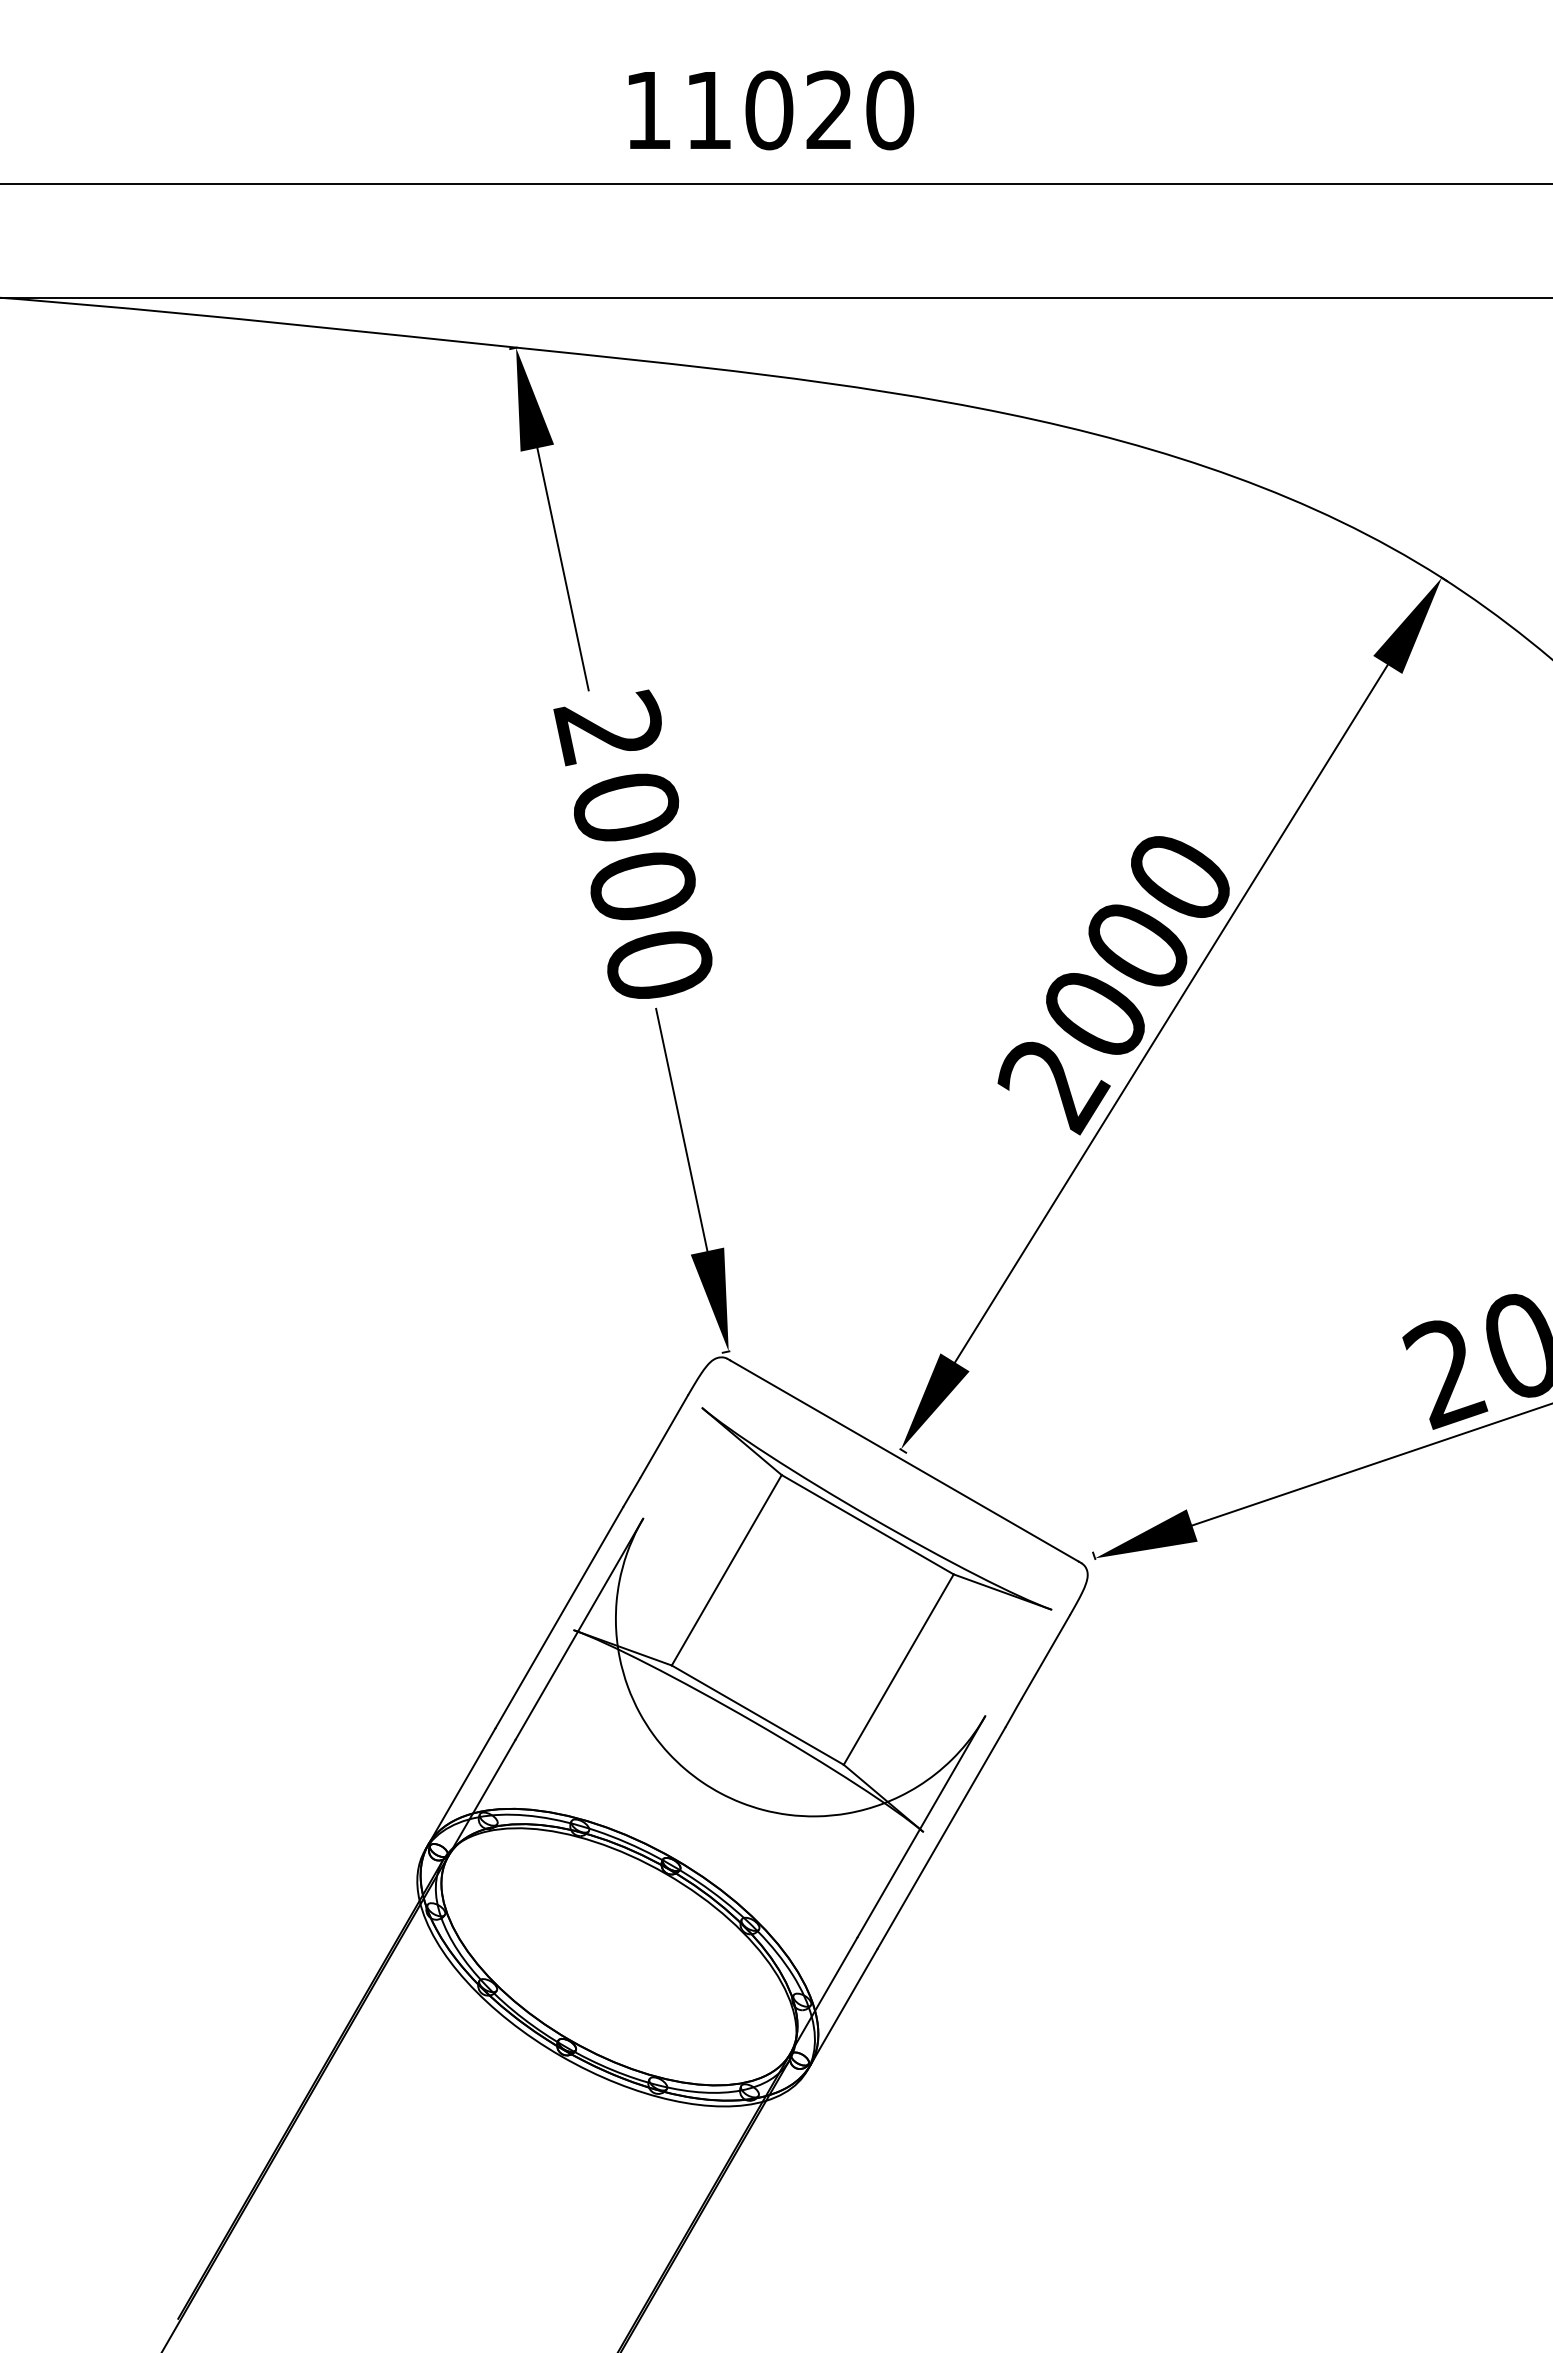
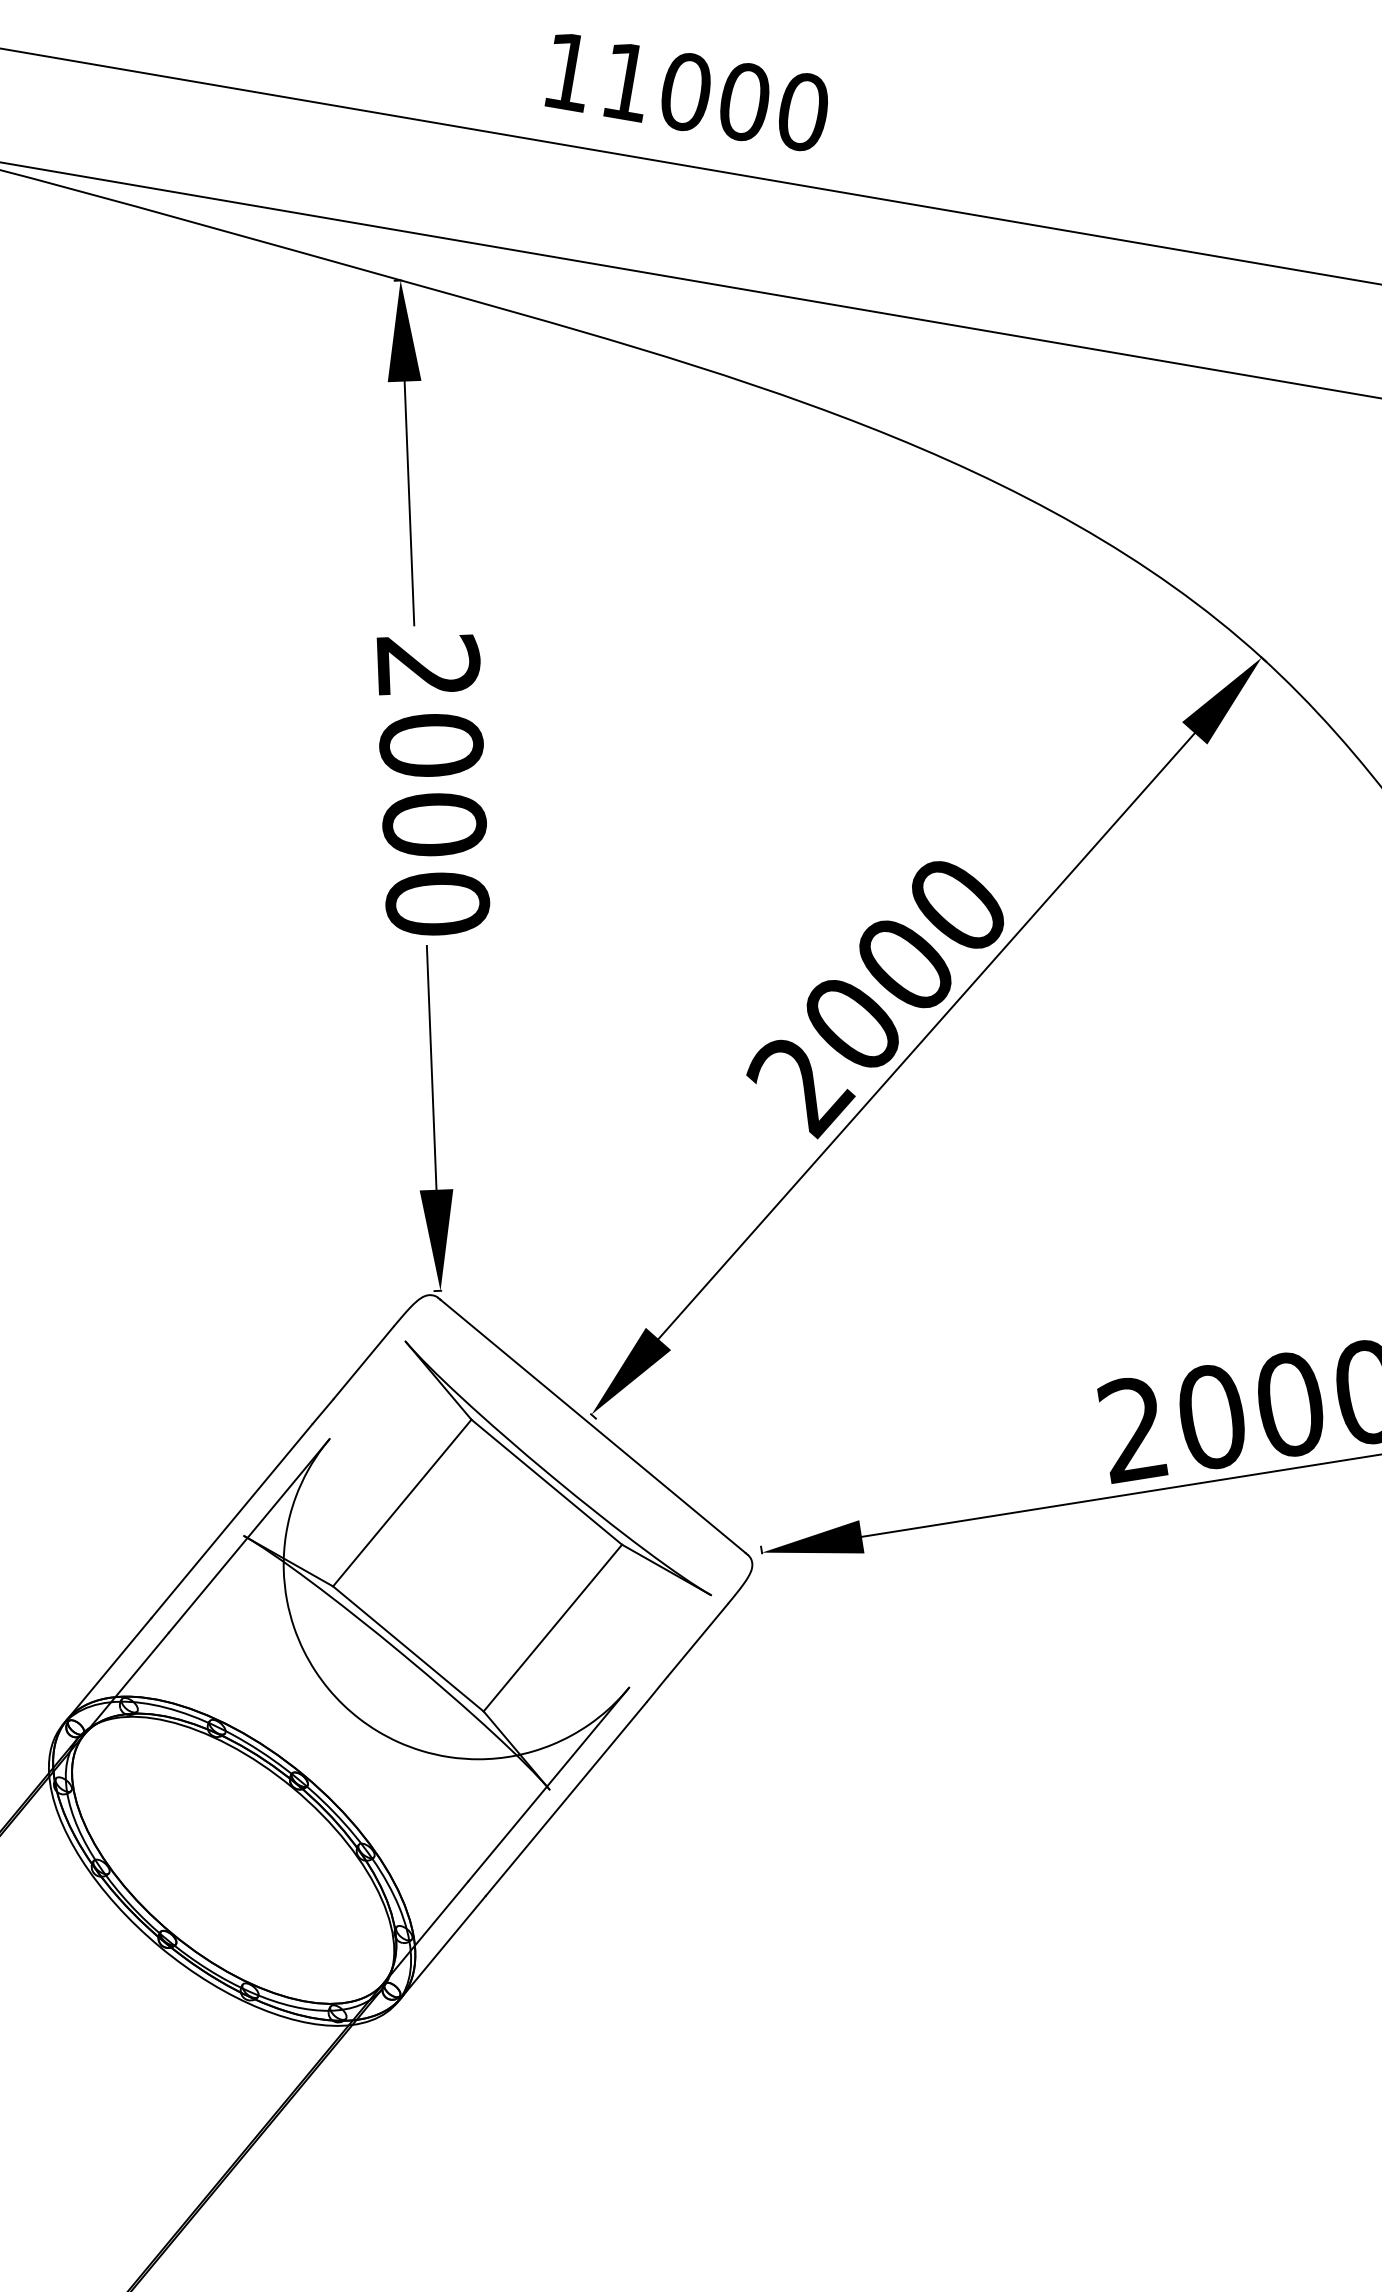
text: (829, 110) -> (744, 102), 11020 -> 11000

